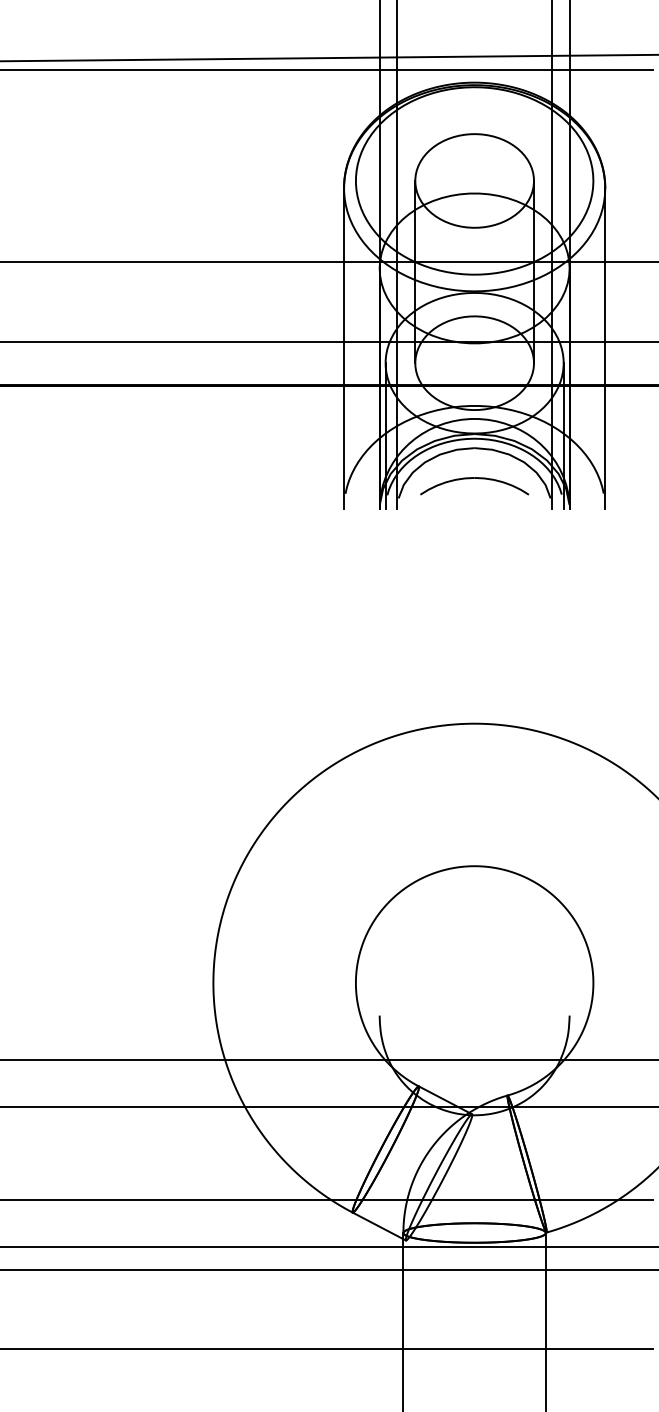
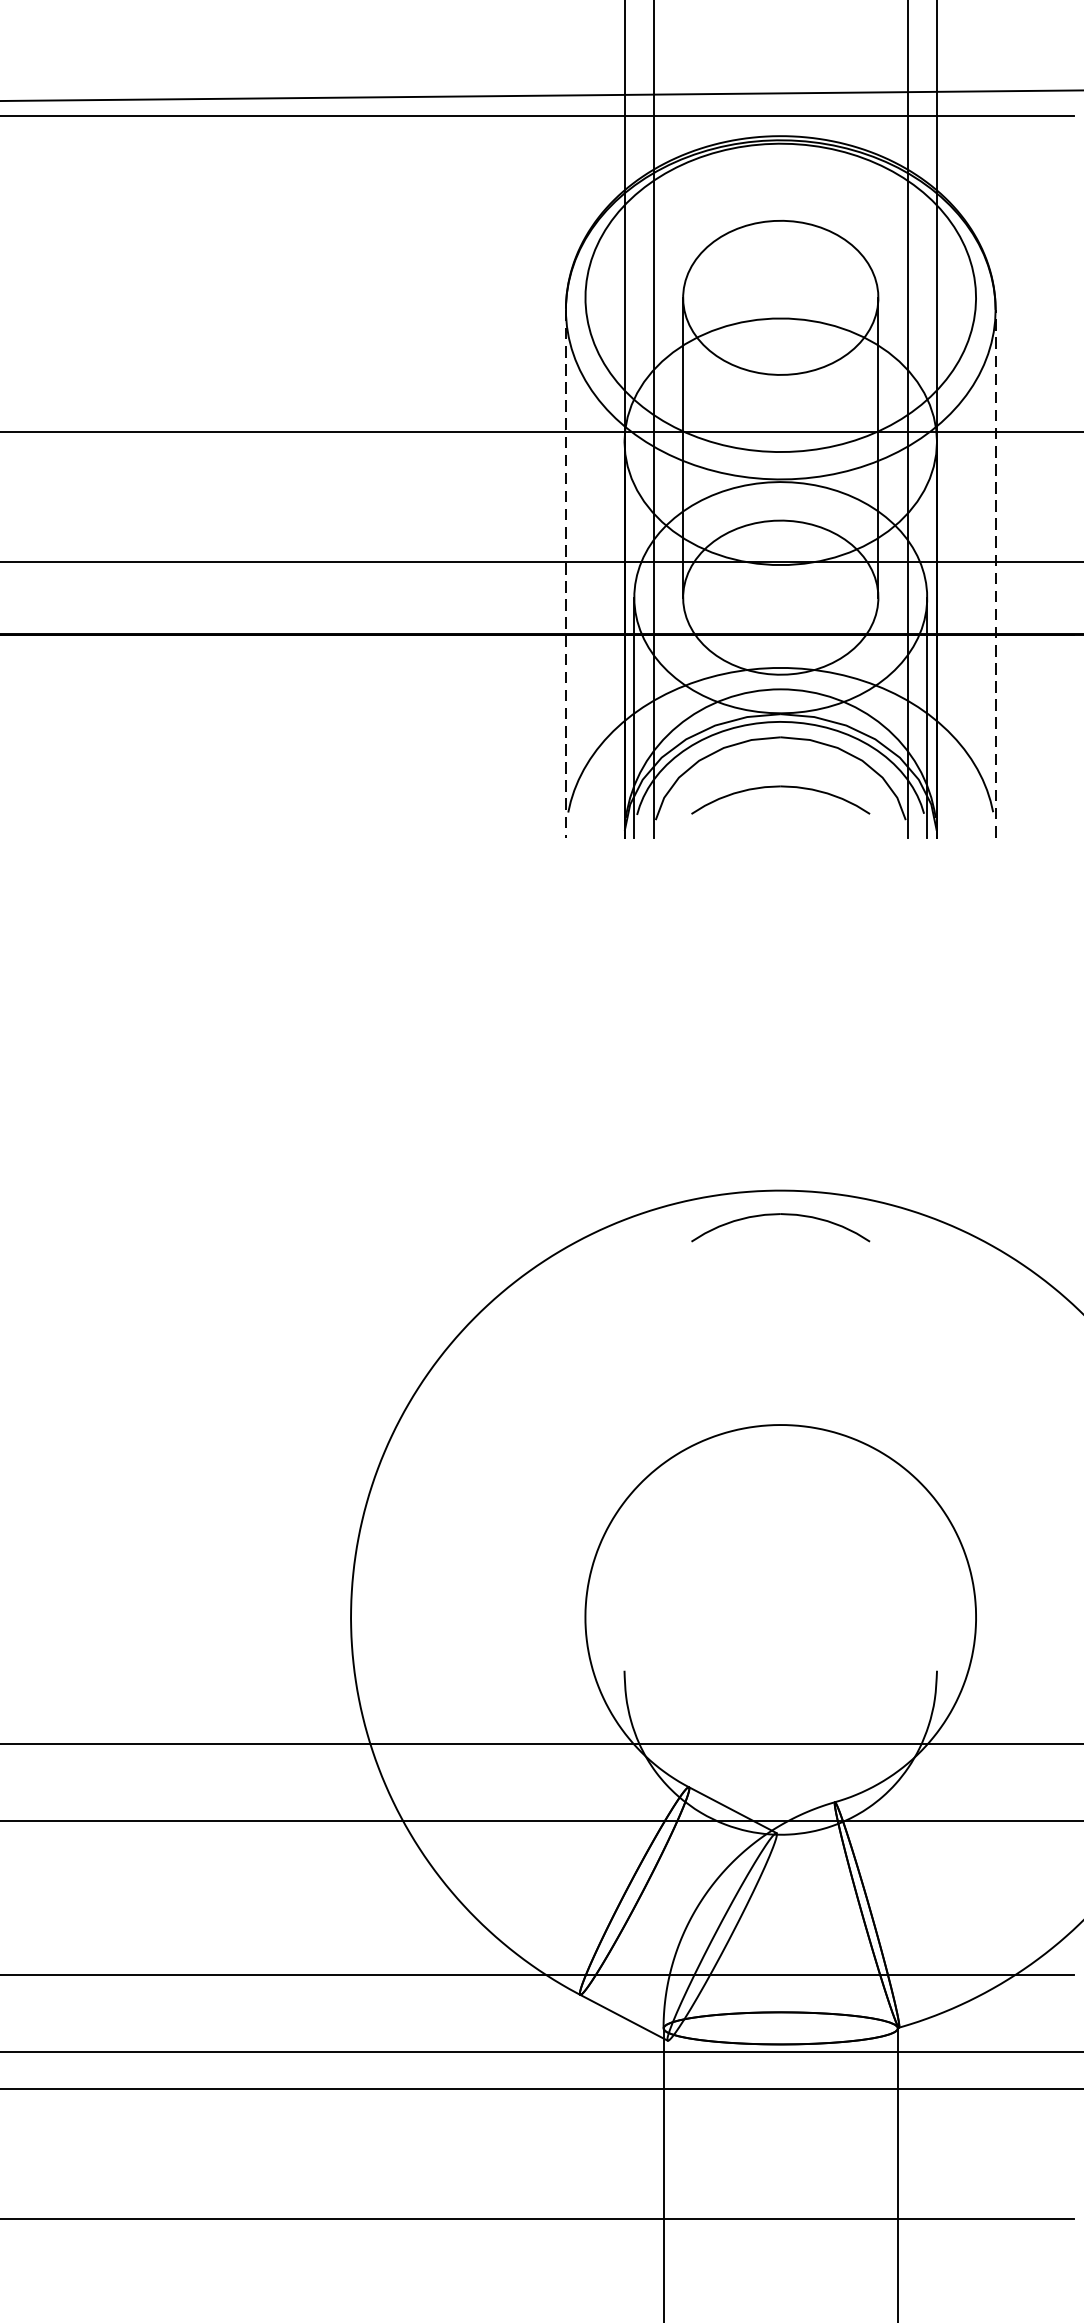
line: (605, 348) -> (995, 573), solid -> dashed
line: (344, 349) -> (566, 575), solid -> dashed
part: (474, 738) -> (780, 1214), added

